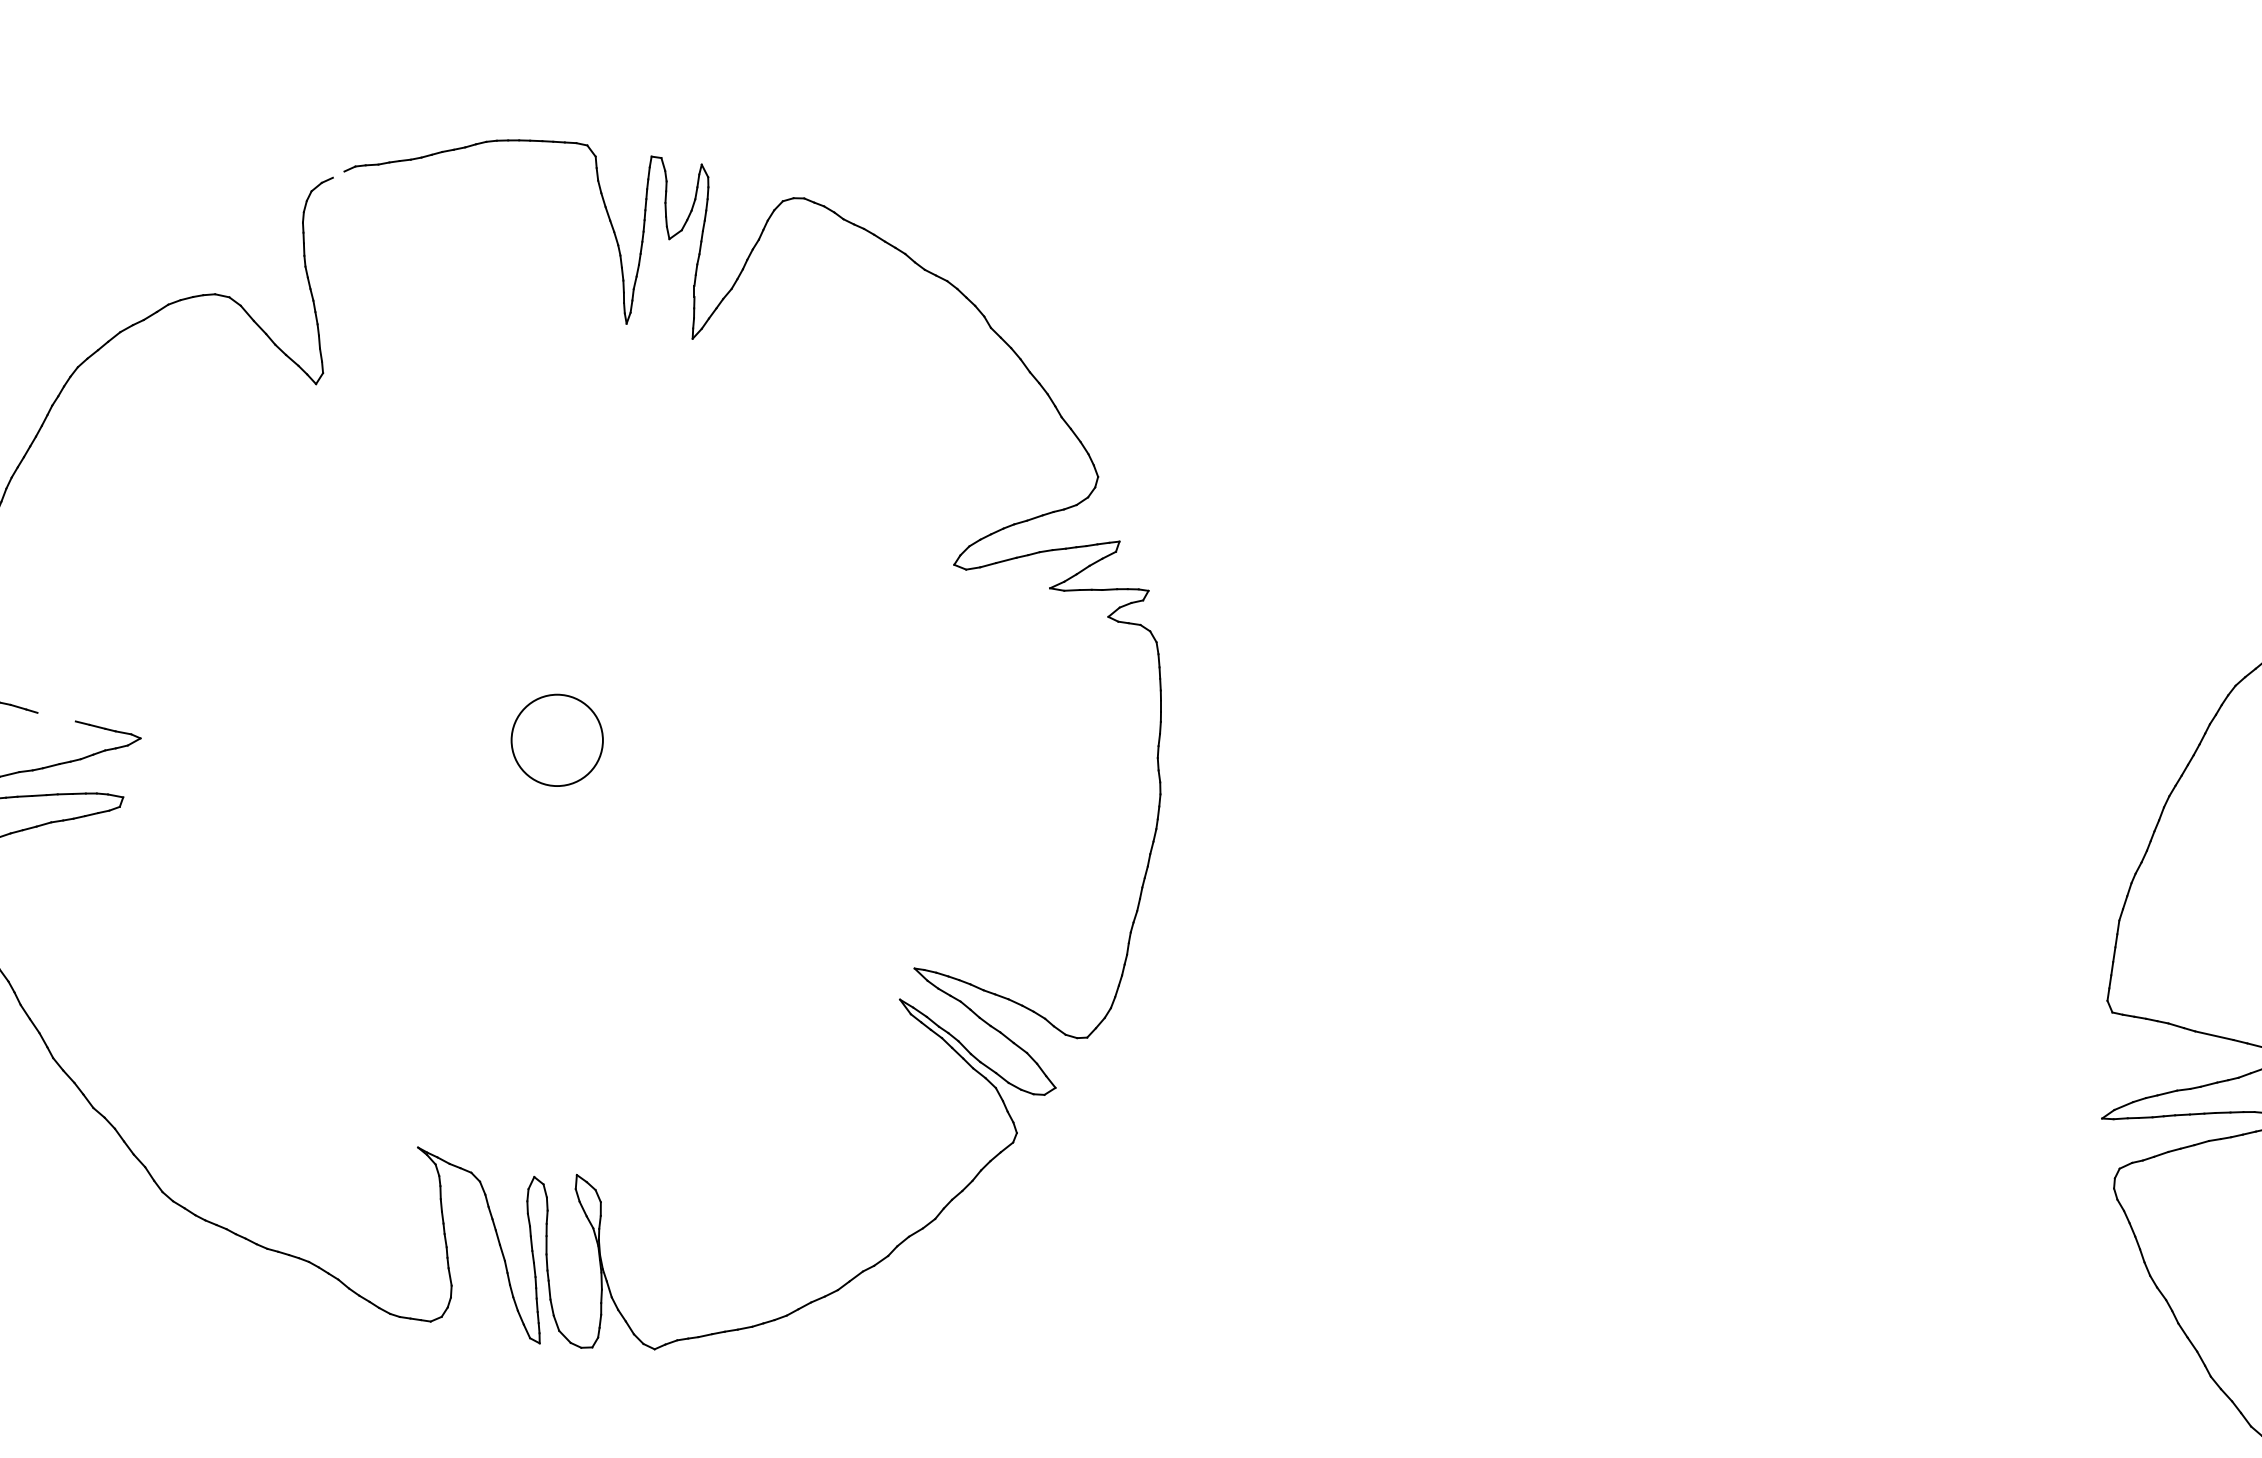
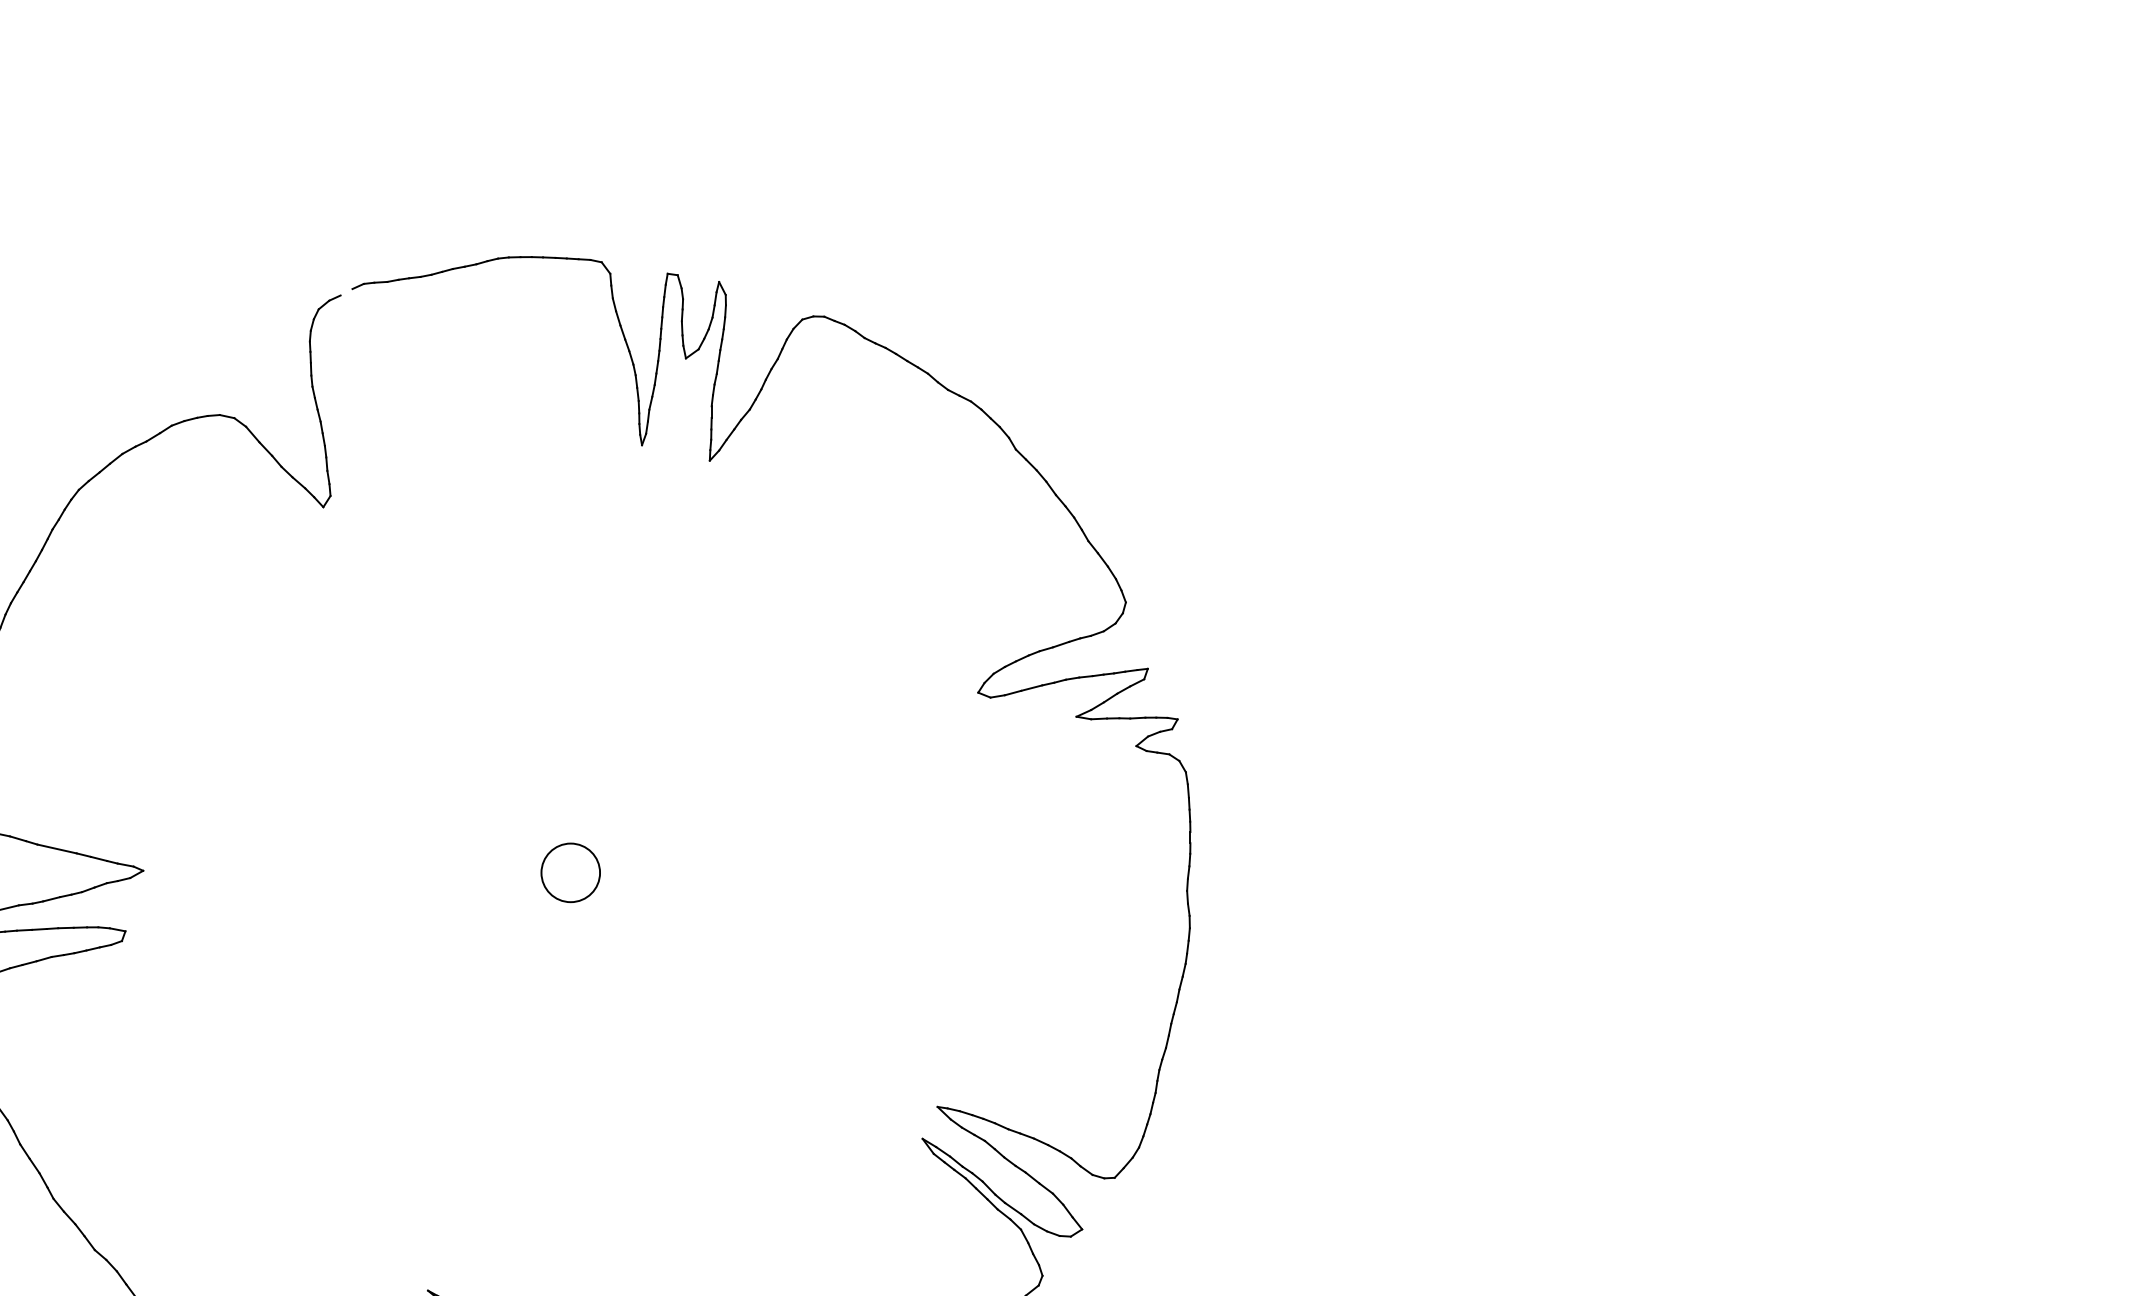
line: (56, 716) -> (56, 848), added
circle: (556, 740) -> (570, 872), size x0.62

